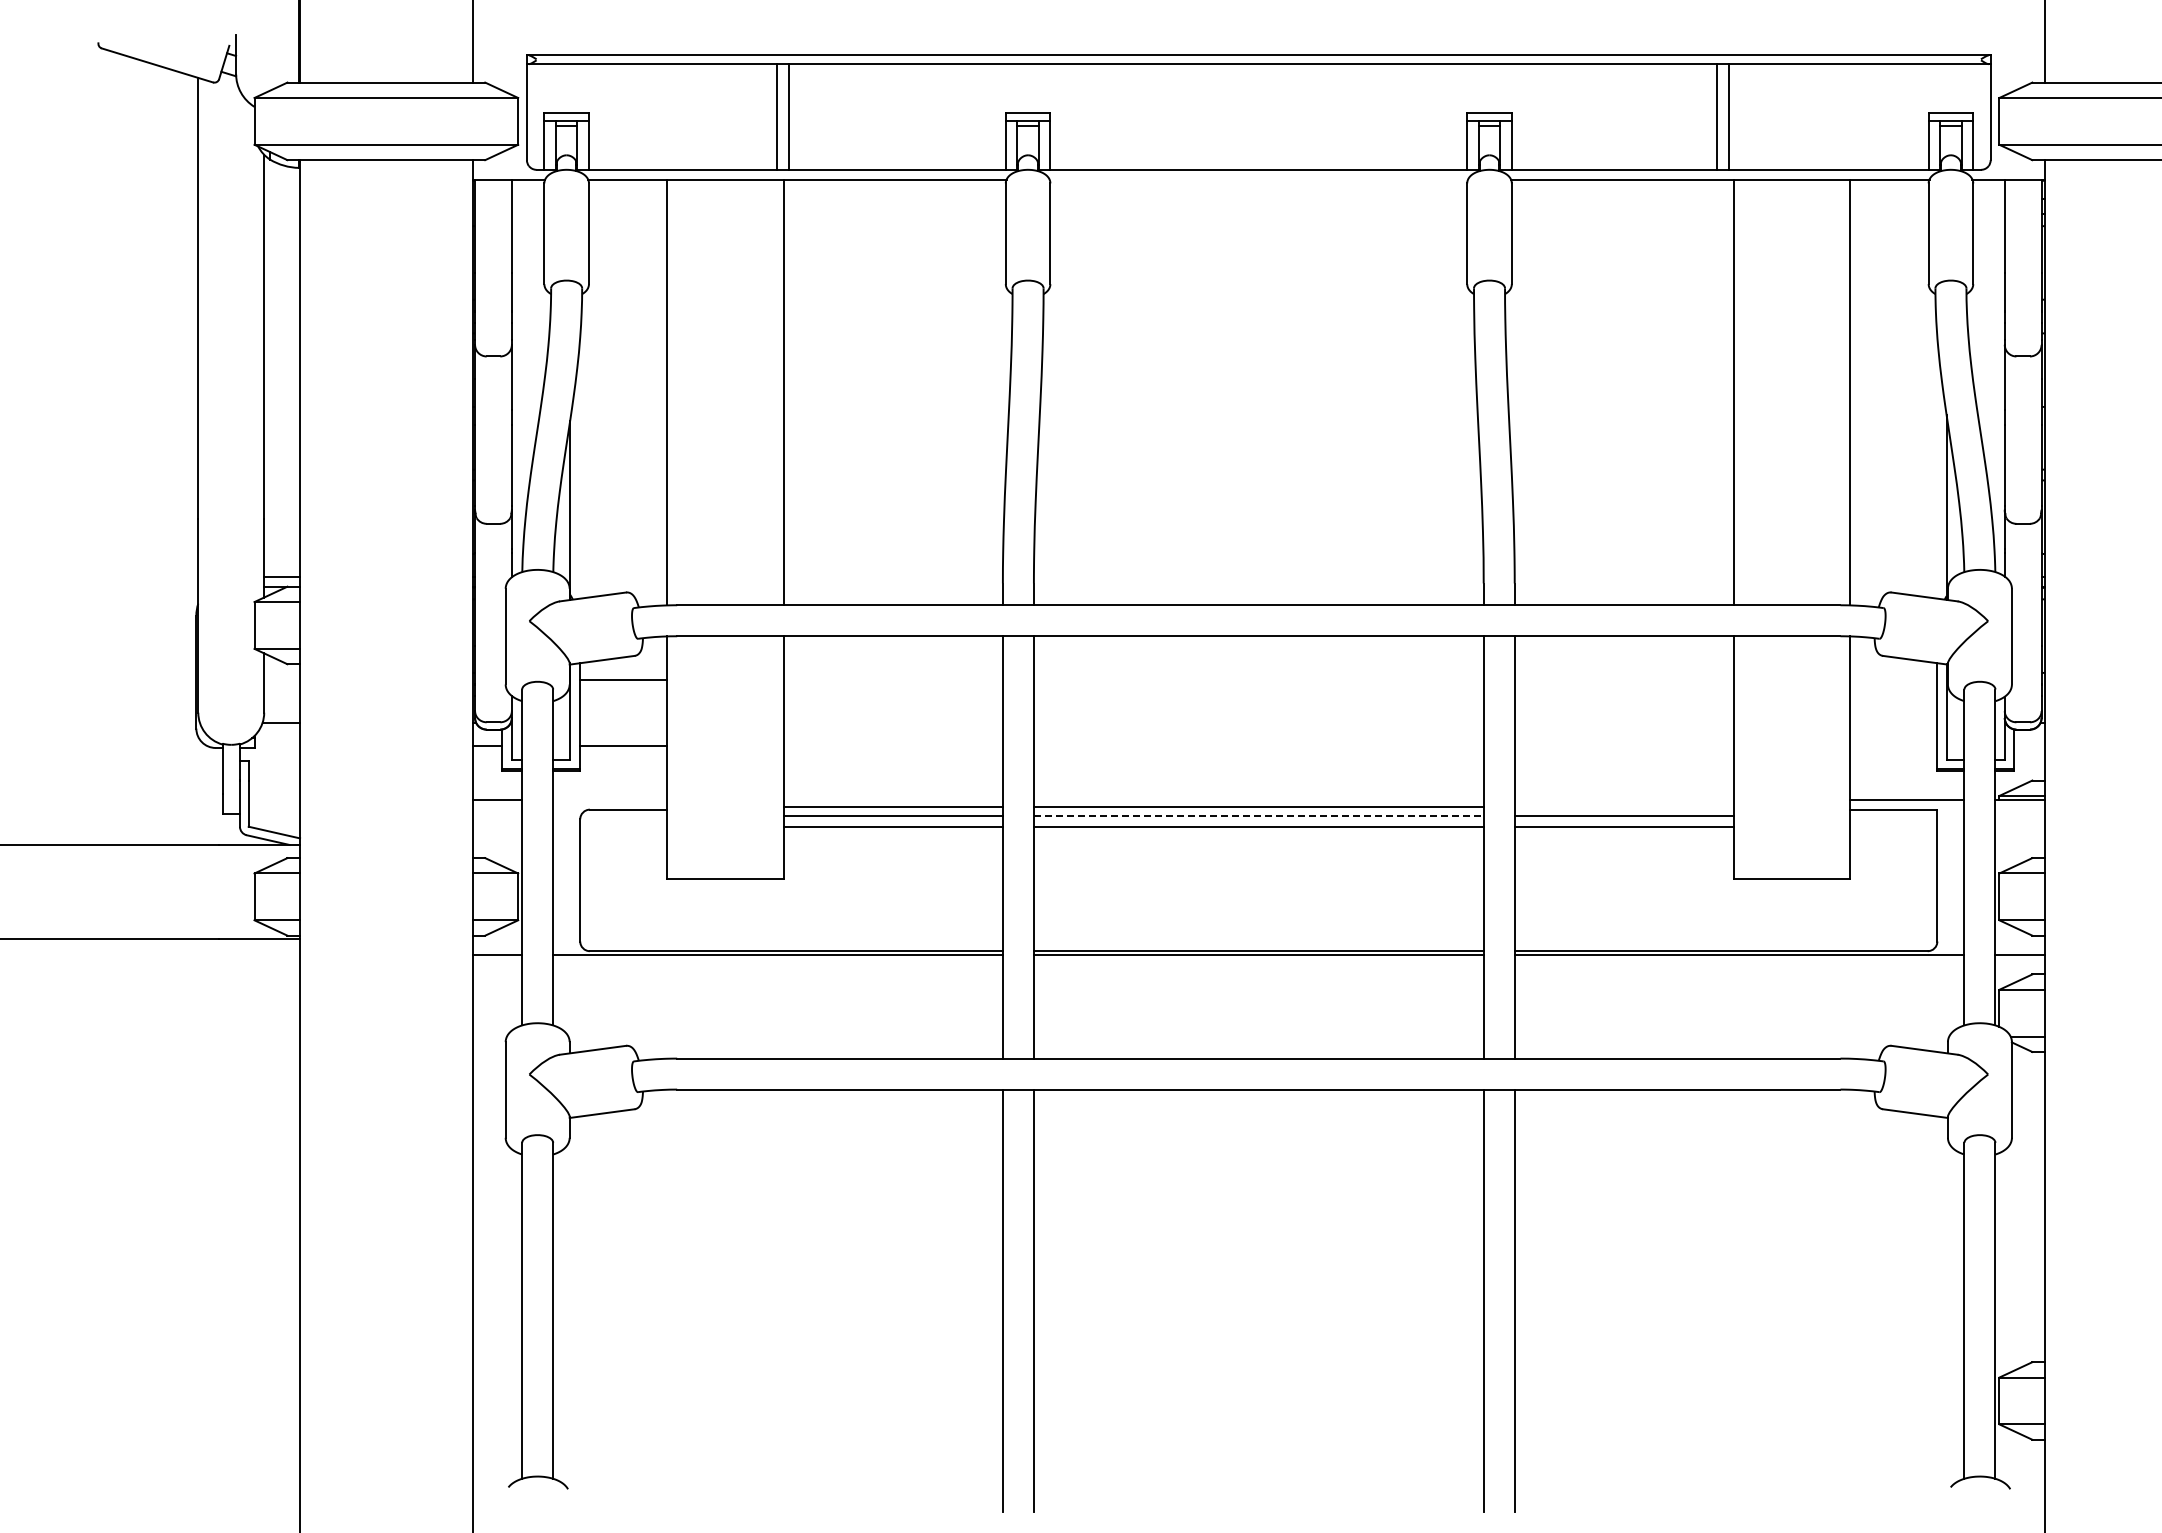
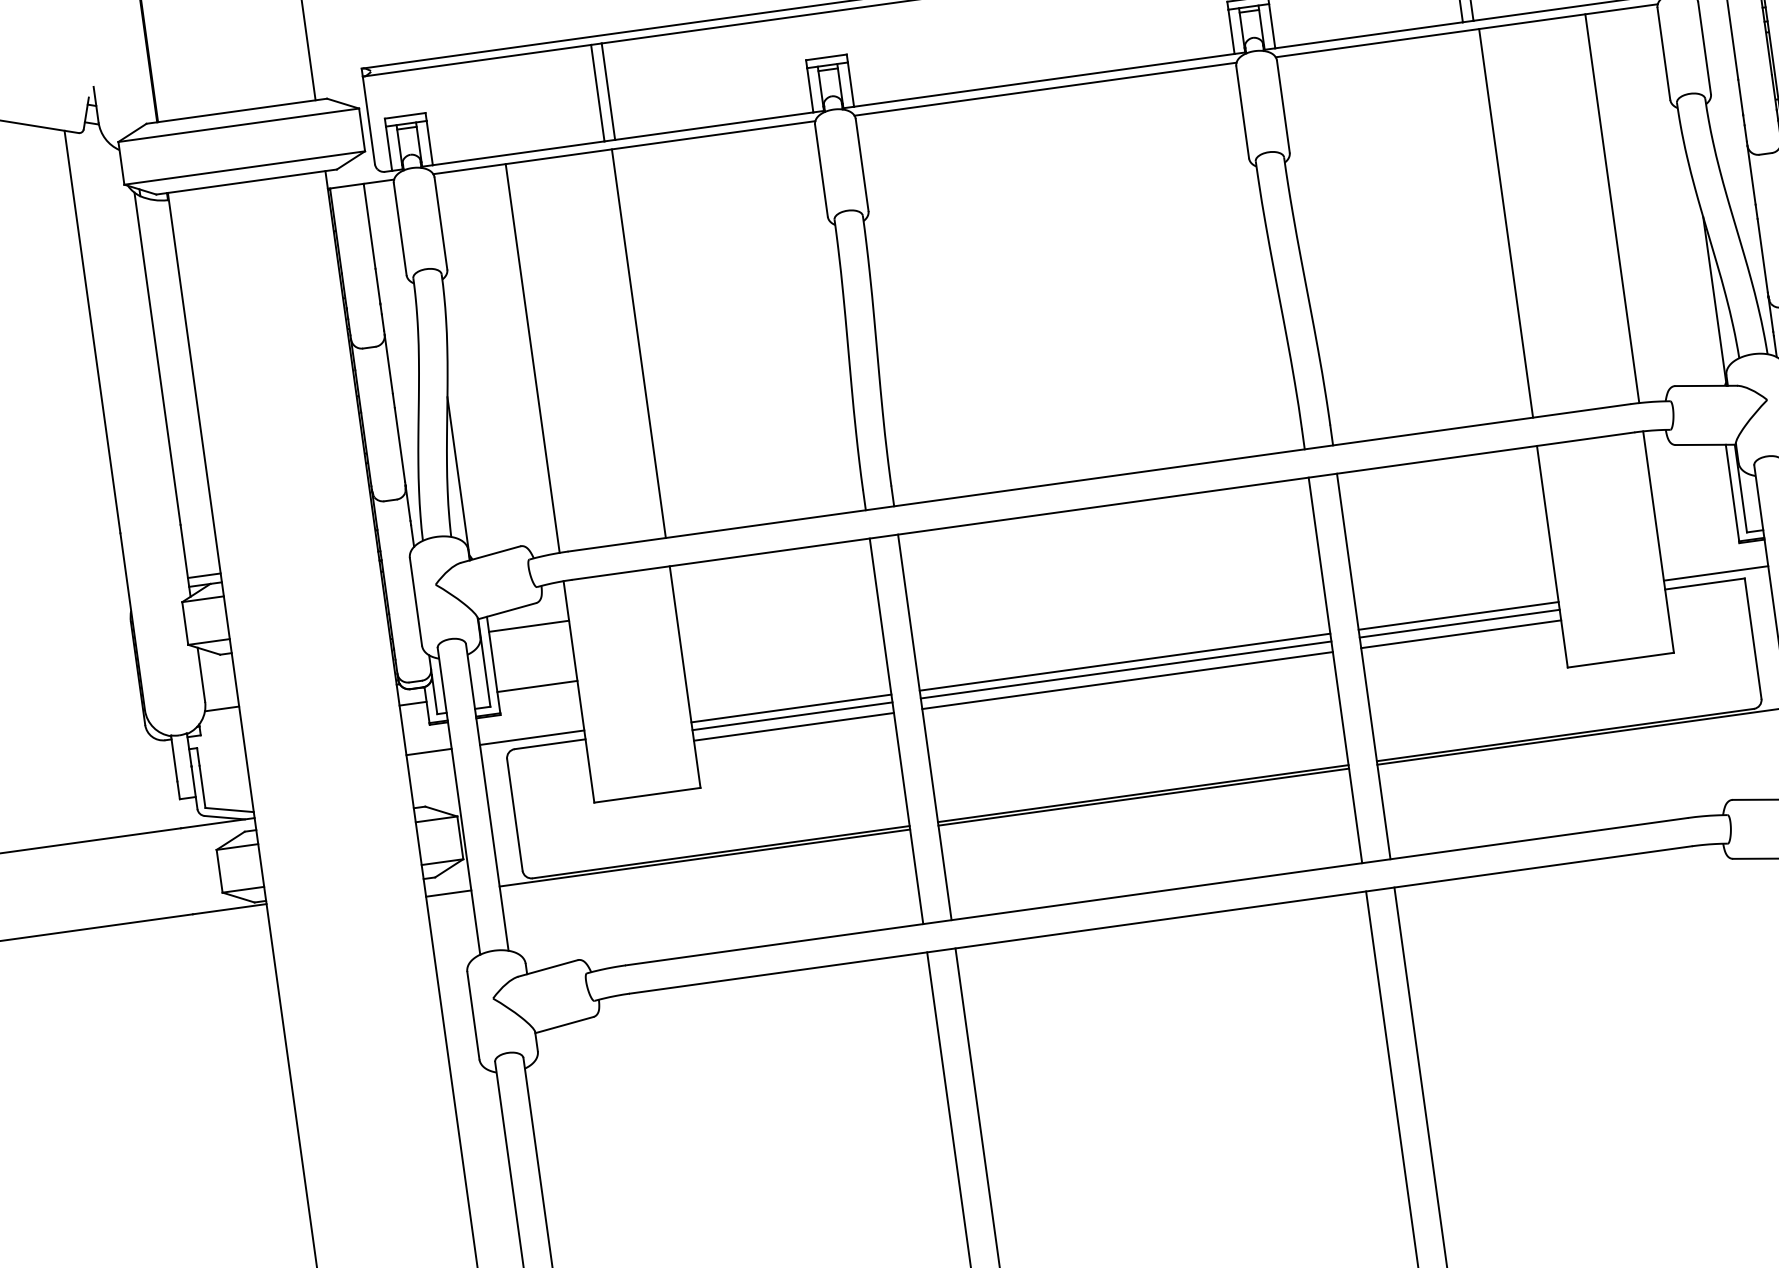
line: (1258, 179) -> (1045, 89), added
line: (610, 799) -> (532, 737), added
line: (1623, 807) -> (1457, 616), added
line: (1258, 815) -> (1125, 669), dashed -> solid

